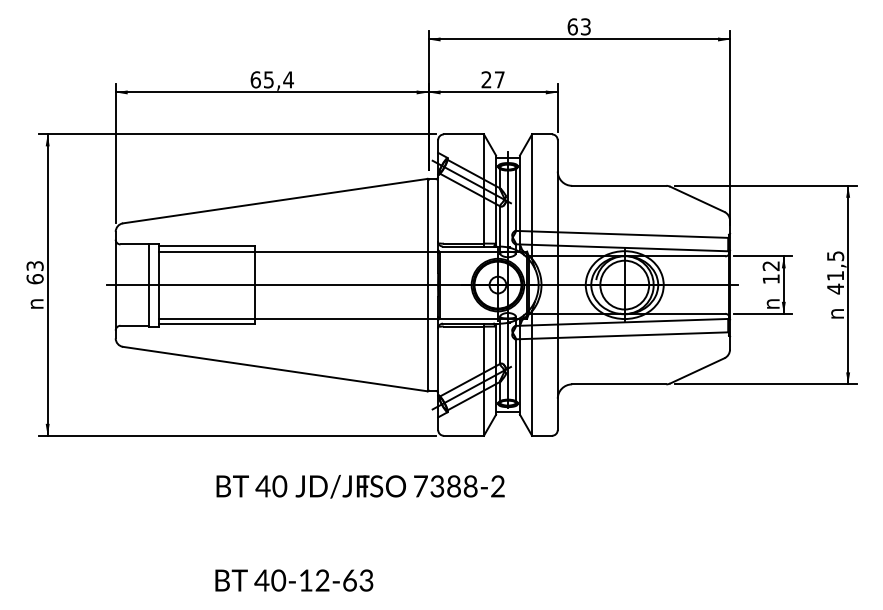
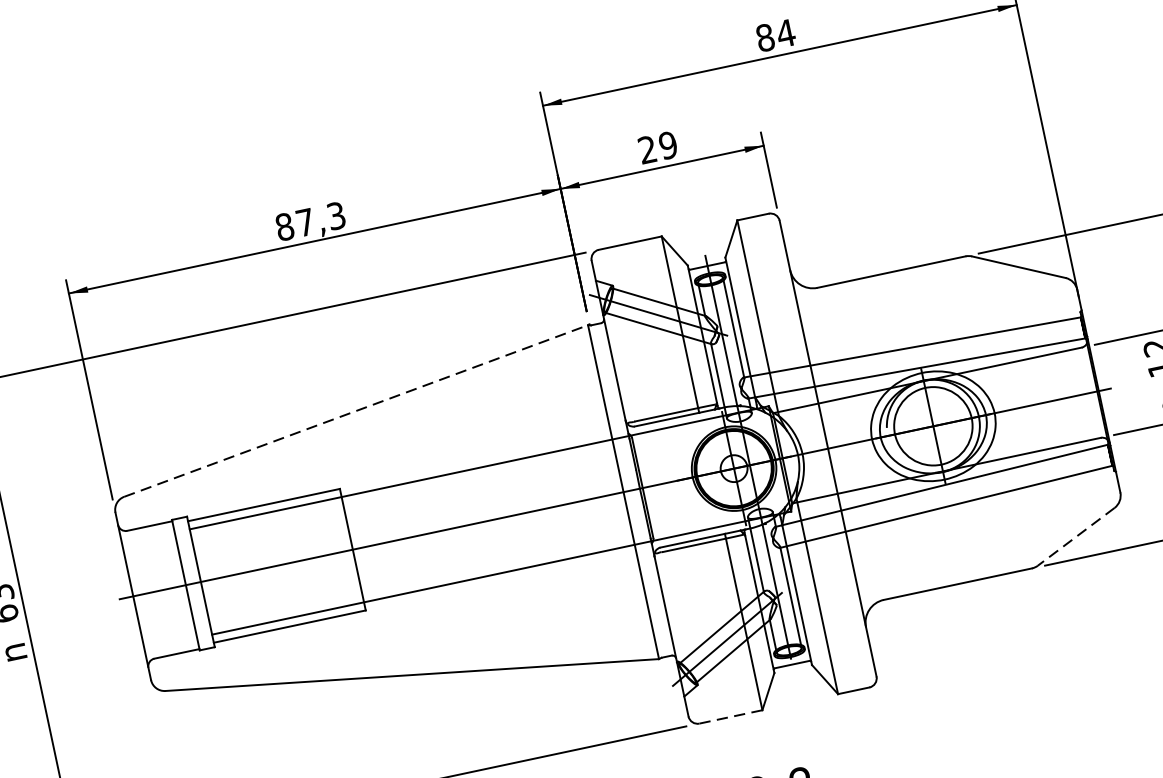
text: (579, 26) -> (775, 34), 63 -> 84
text: (271, 79) -> (309, 221), 65,4 -> 87,3
text: (499, 79) -> (667, 144), 27 -> 29
line: (275, 201) -> (356, 411), solid -> dashed
line: (697, 370) -> (1076, 536), solid -> dashed
line: (463, 435) -> (730, 716), solid -> dashed

